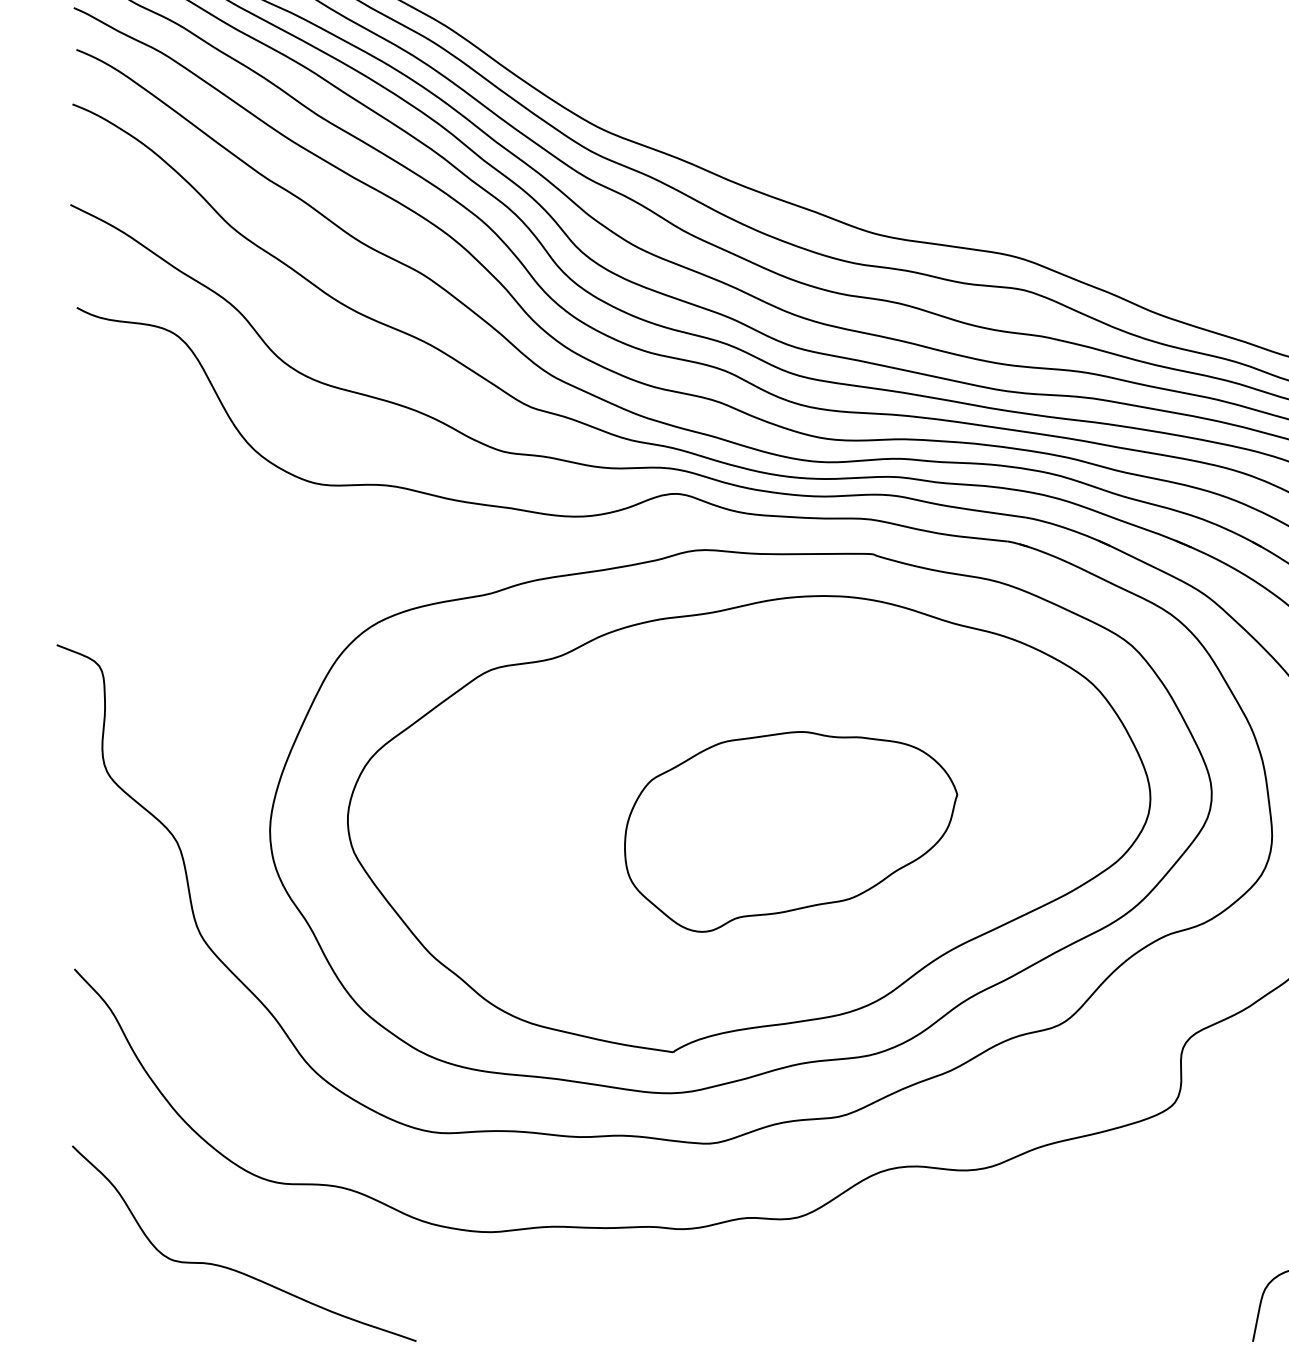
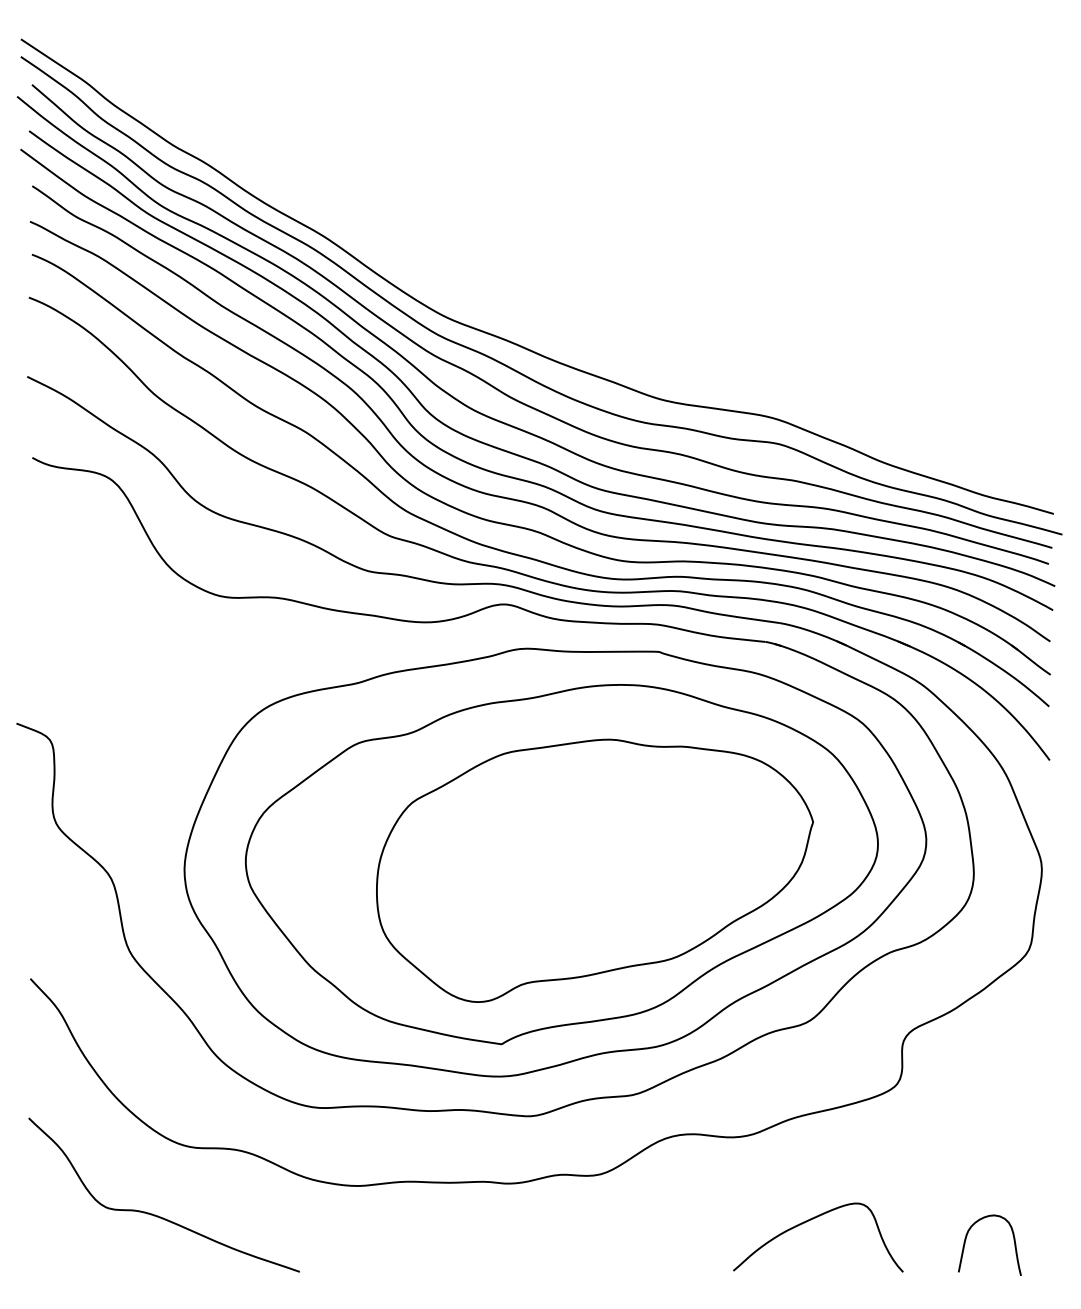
part: (790, 831) -> (594, 870), size x1.67
curve: (1065, 1275) -> (811, 1220), added

